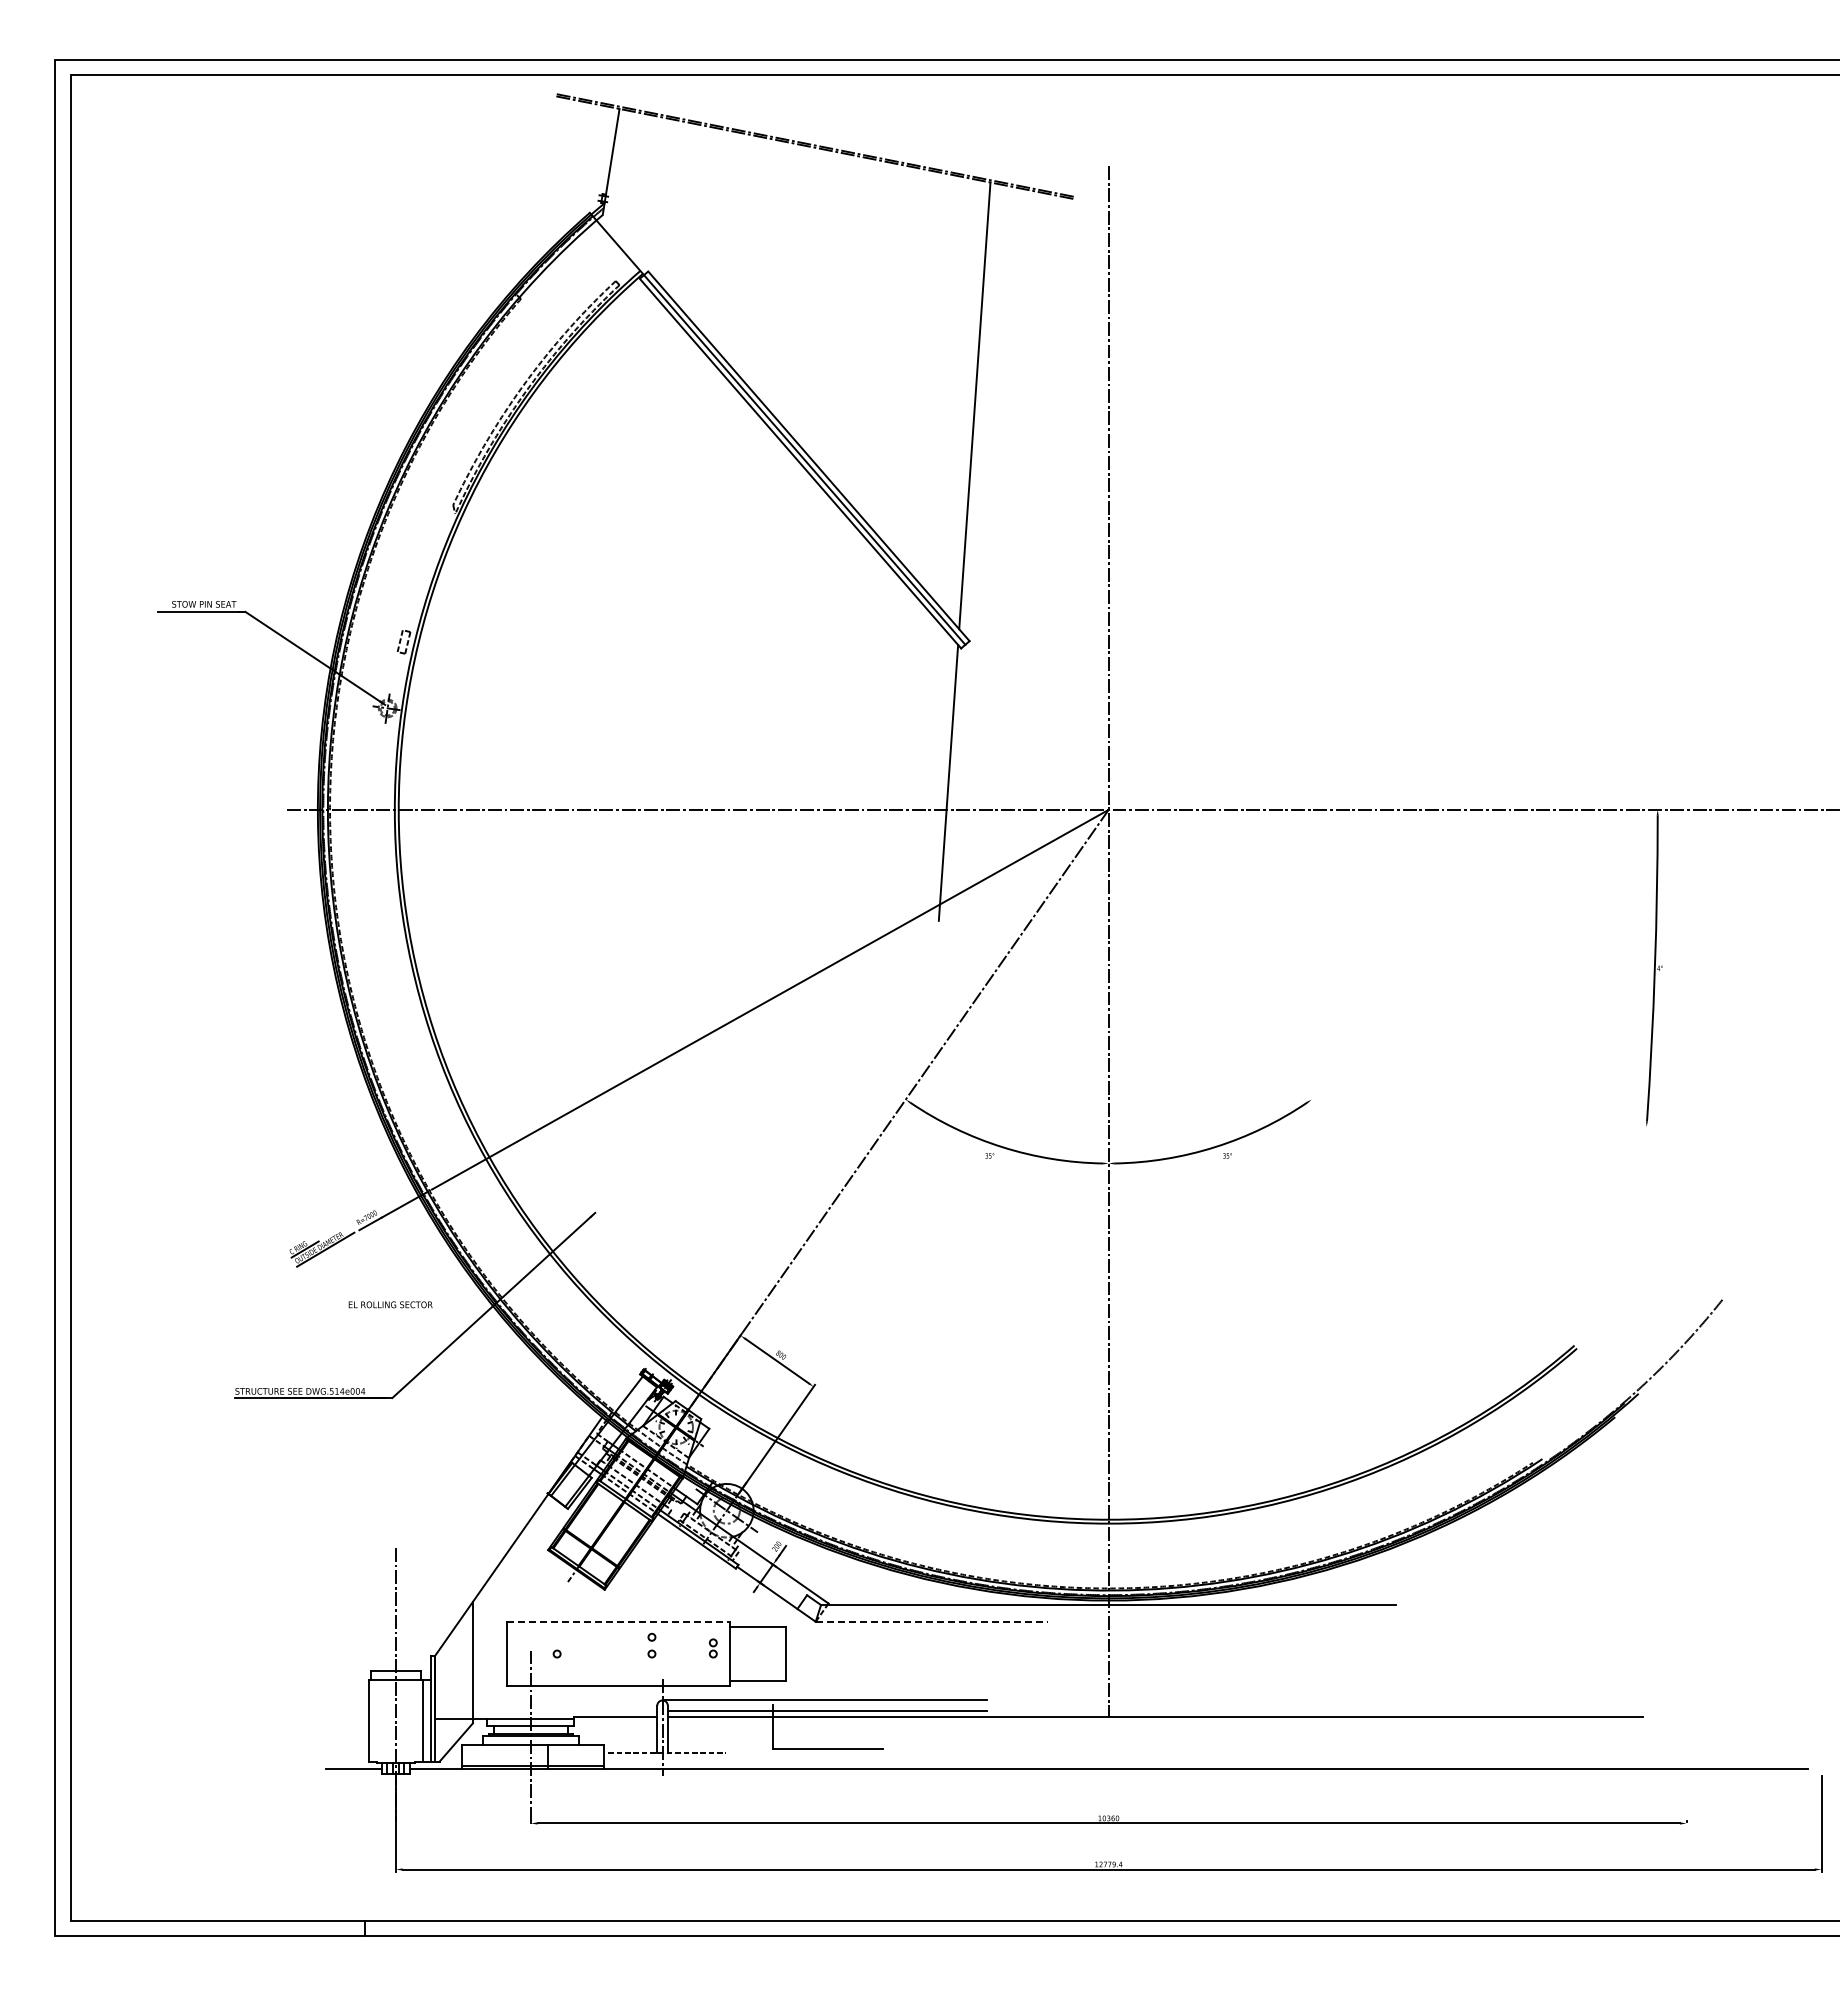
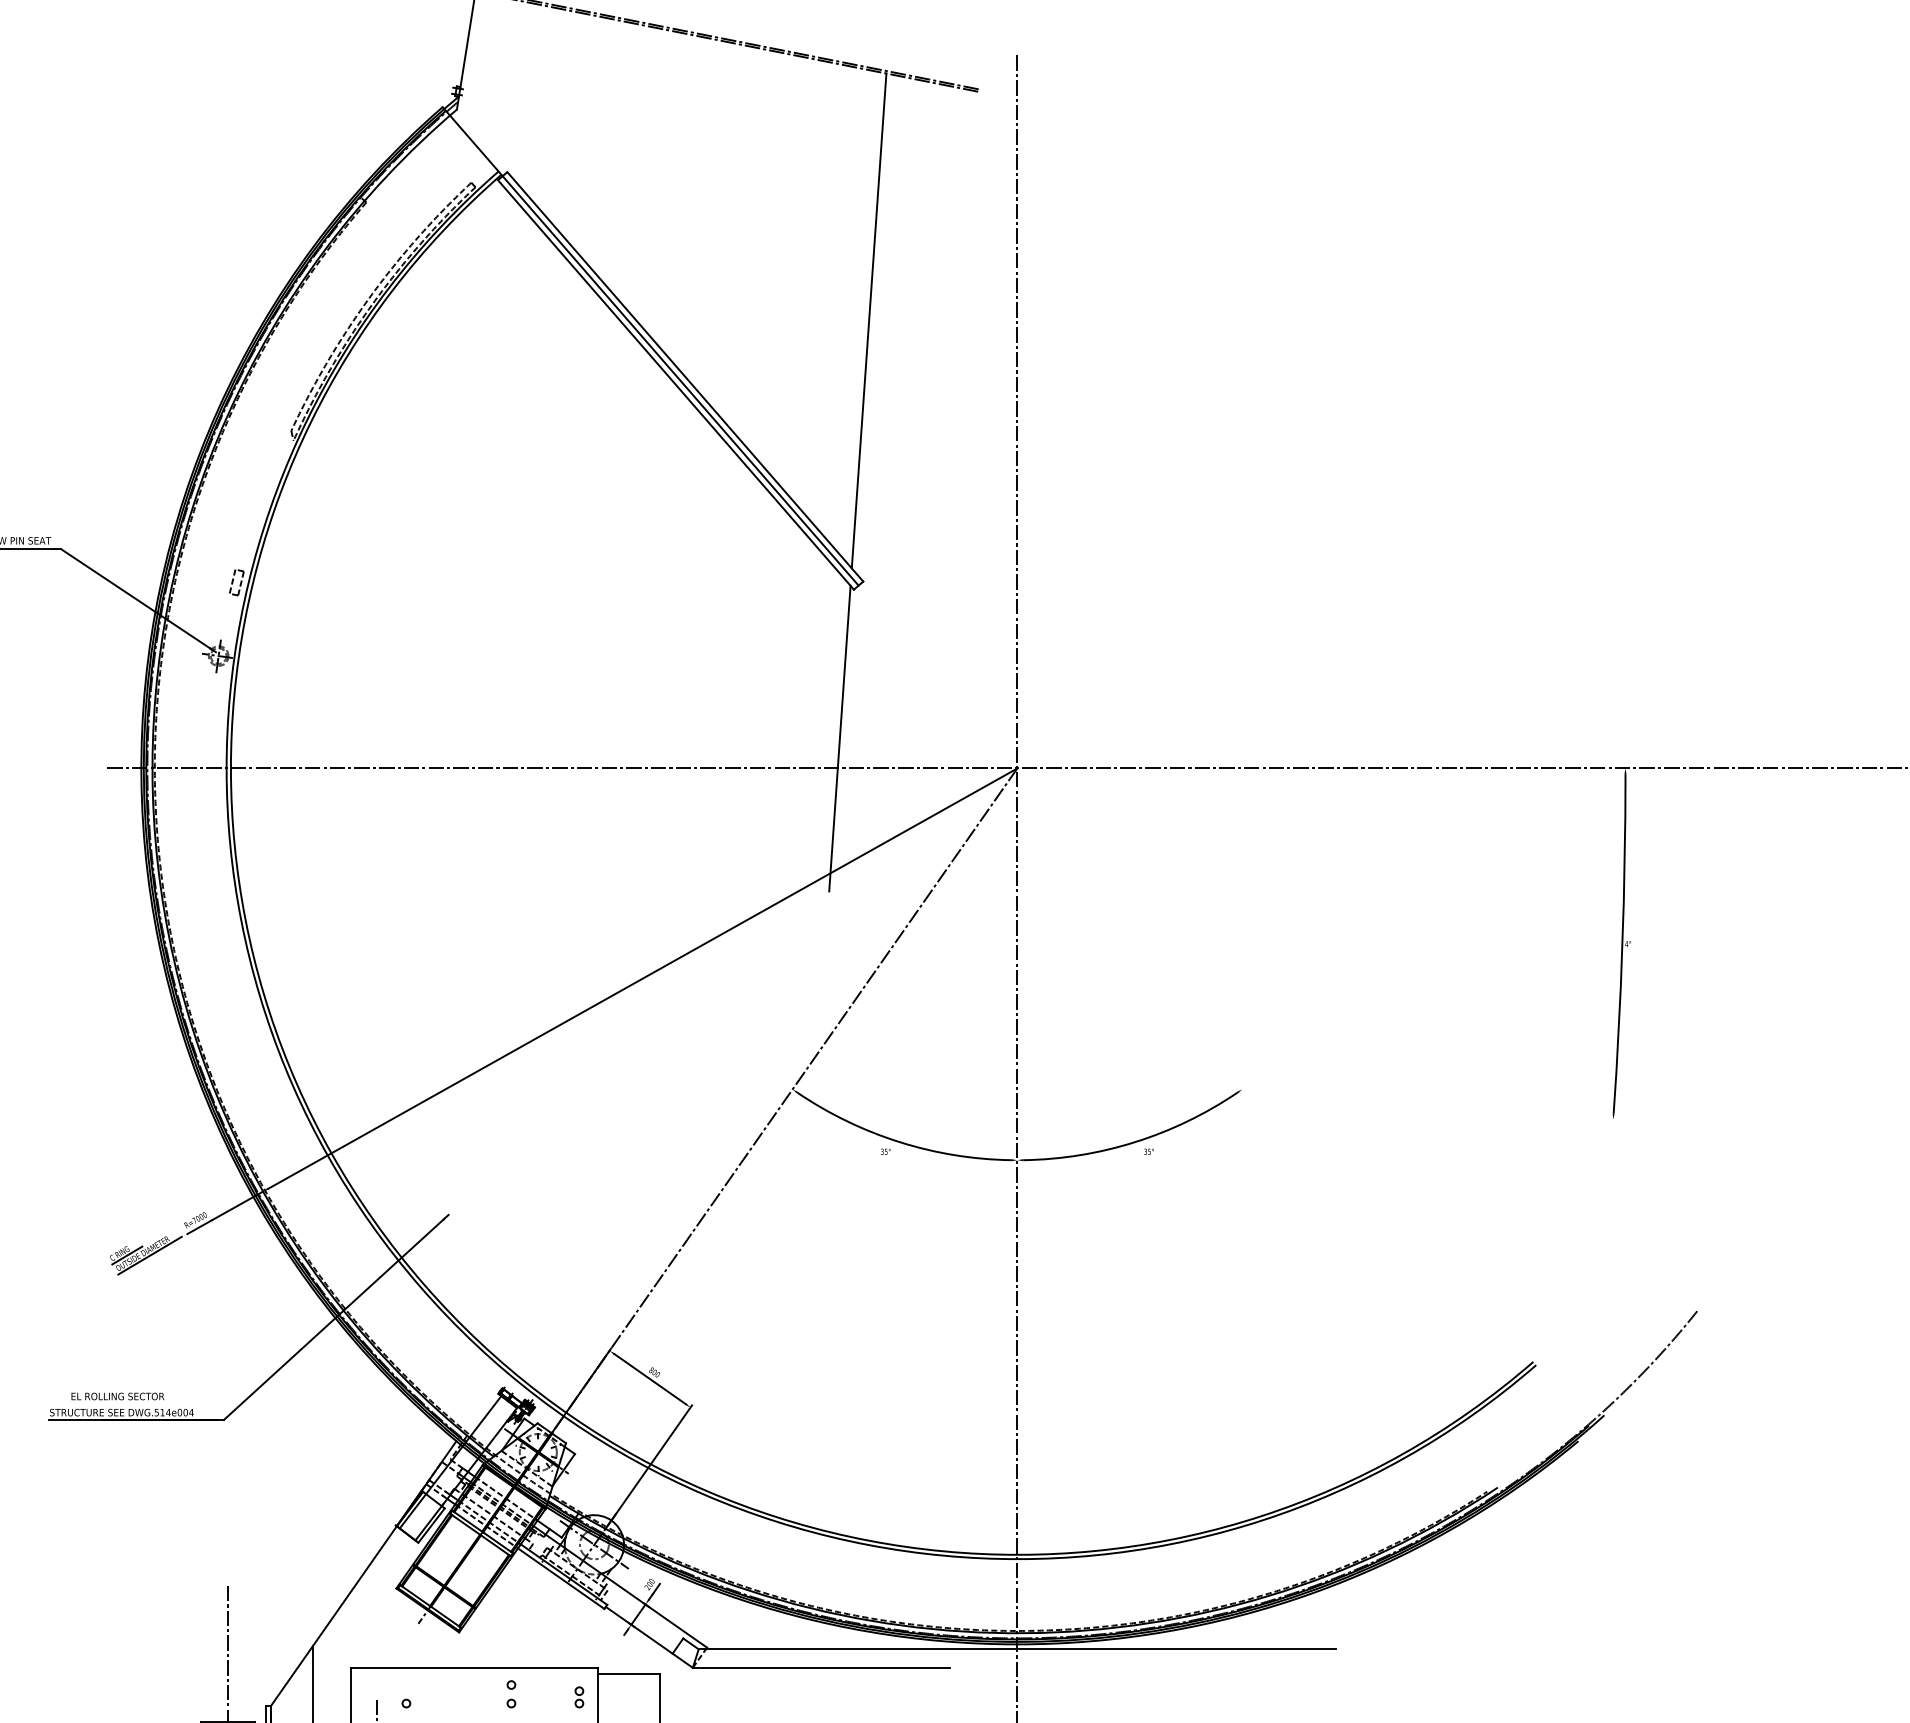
text: (390, 1304) -> (117, 1396), moved
line: (618, 1621) -> (474, 1667), dashed -> solid
line: (931, 1621) -> (821, 1667), dashed -> solid

